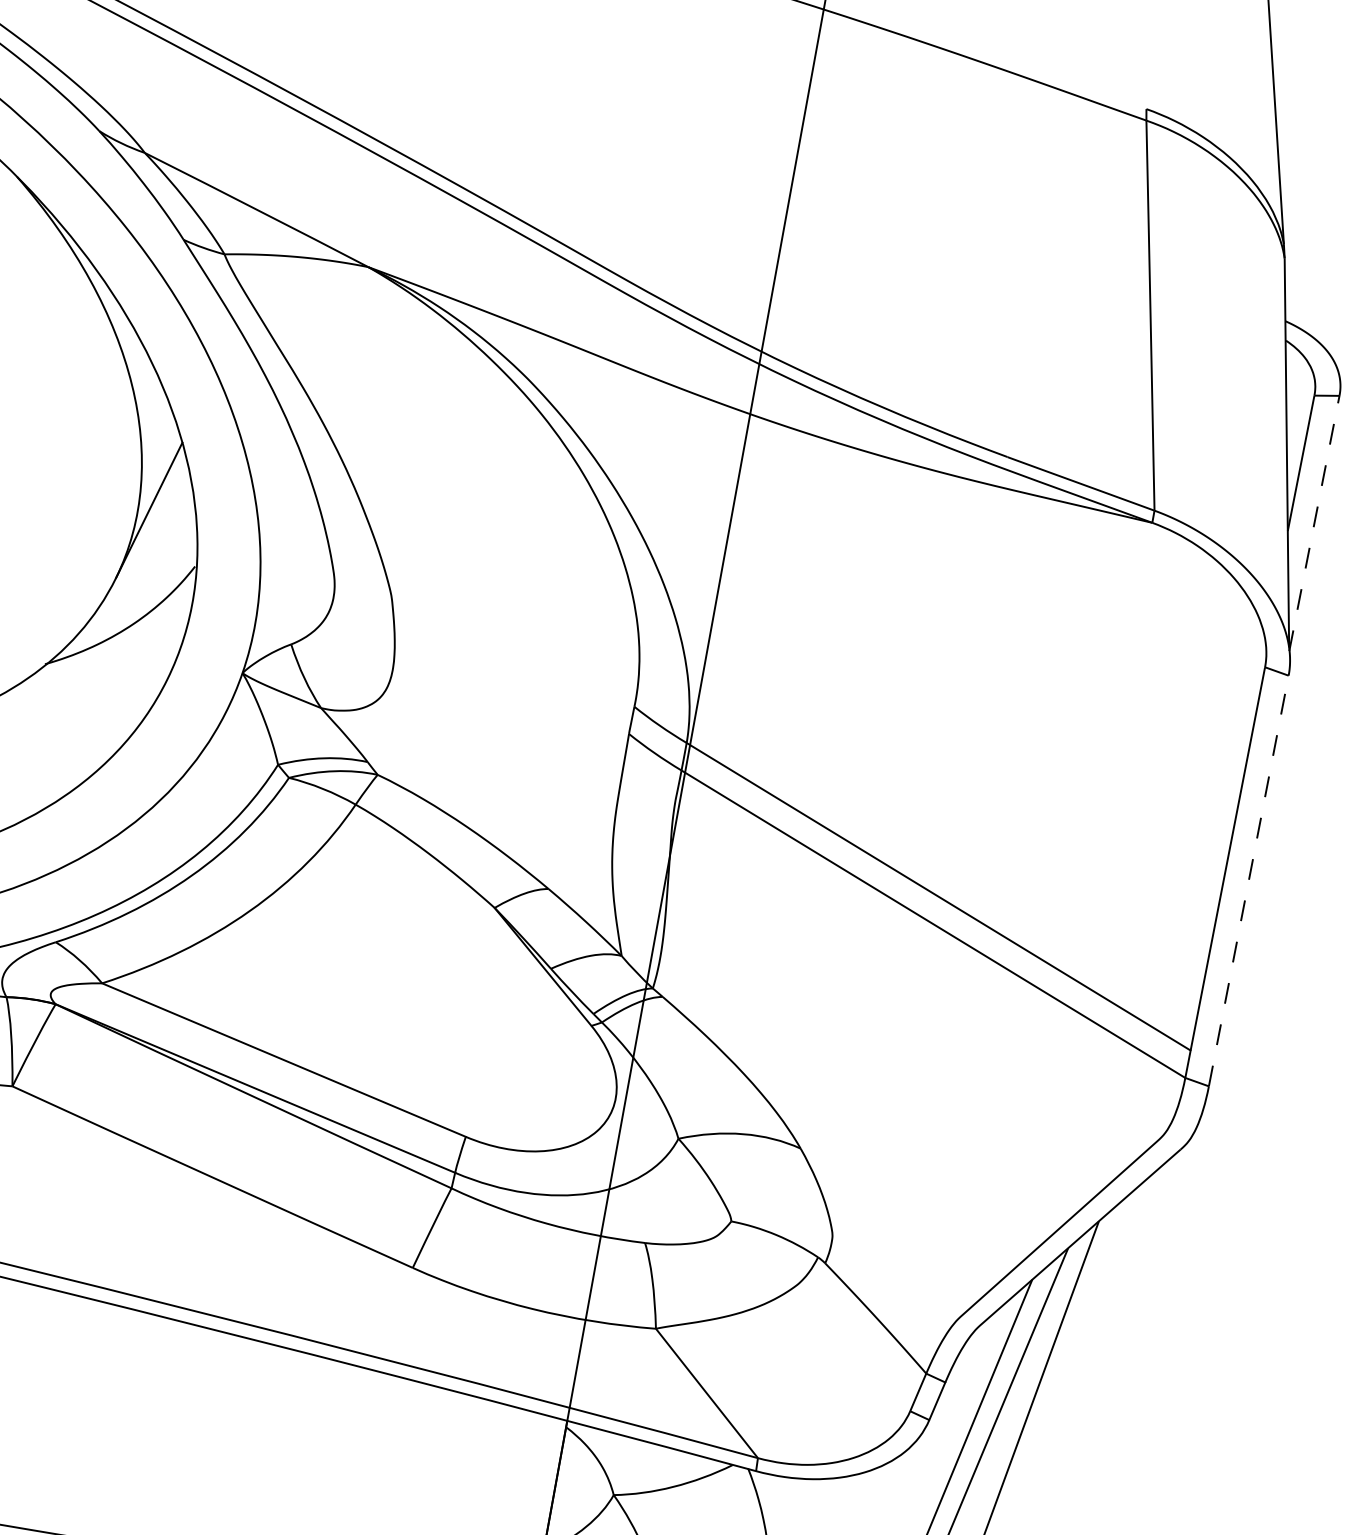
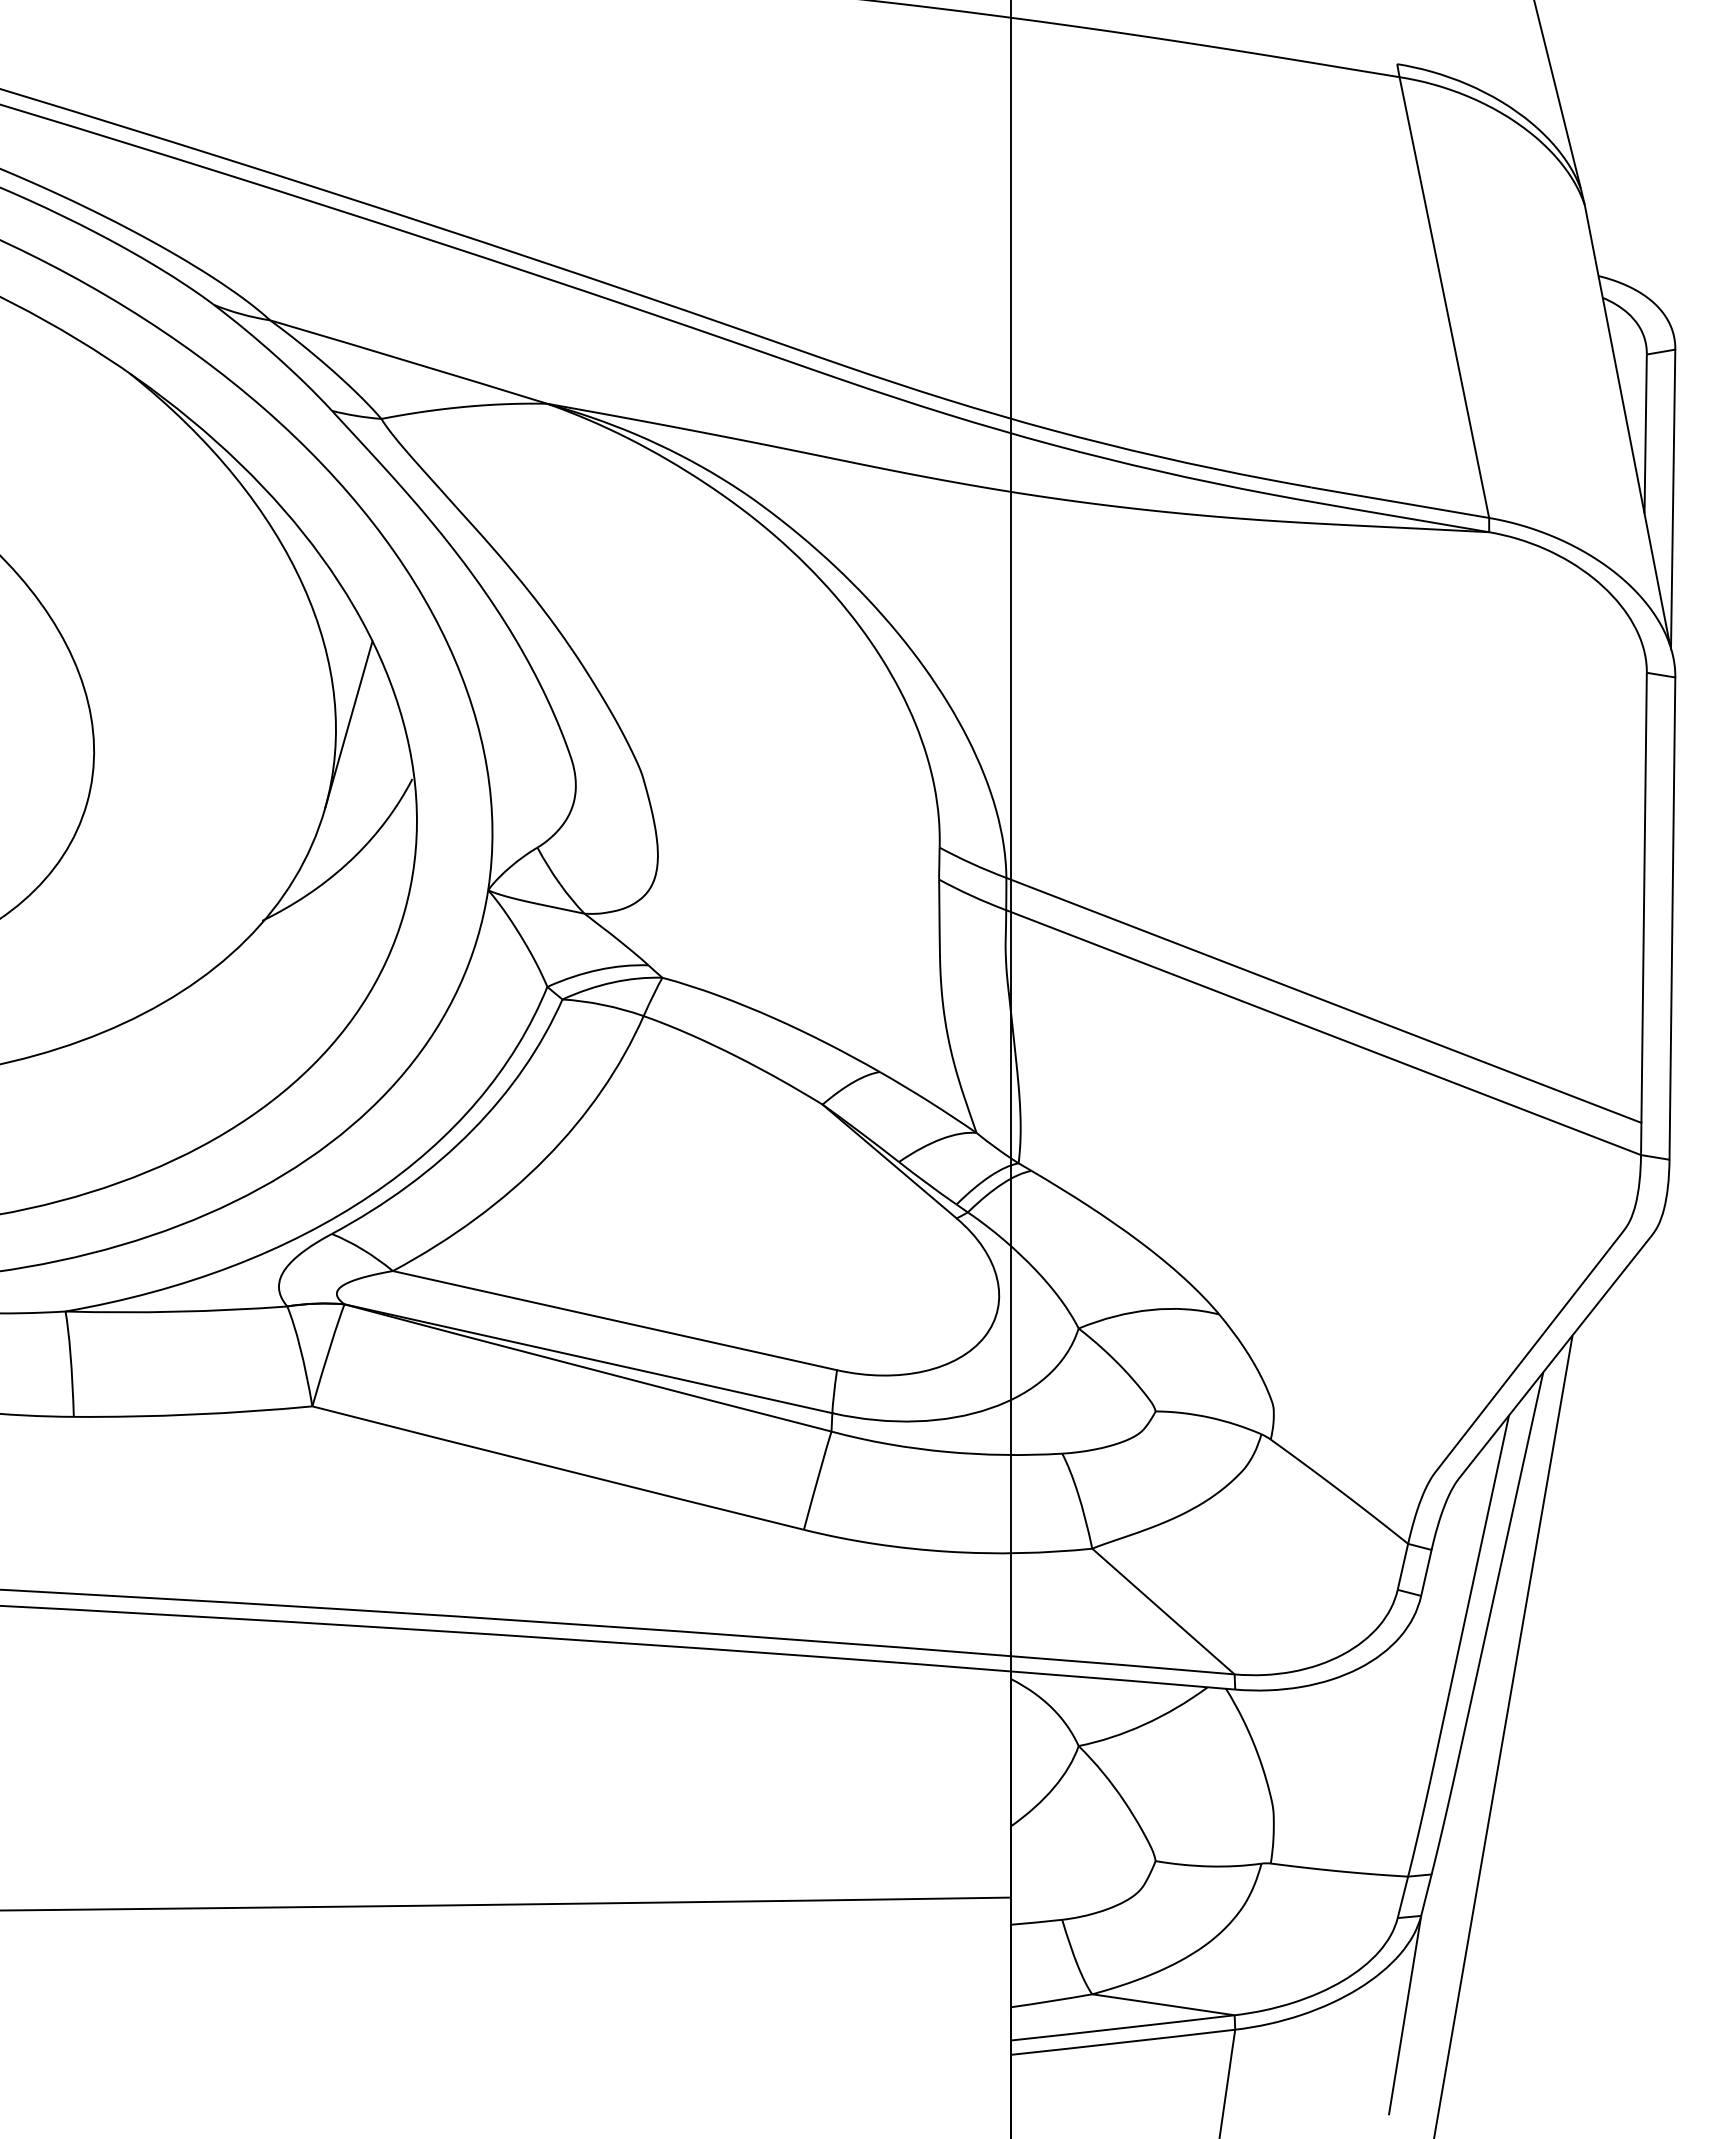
line: (1314, 523) -> (1673, 499), dashed -> solid
line: (1248, 880) -> (1672, 918), dashed -> solid

